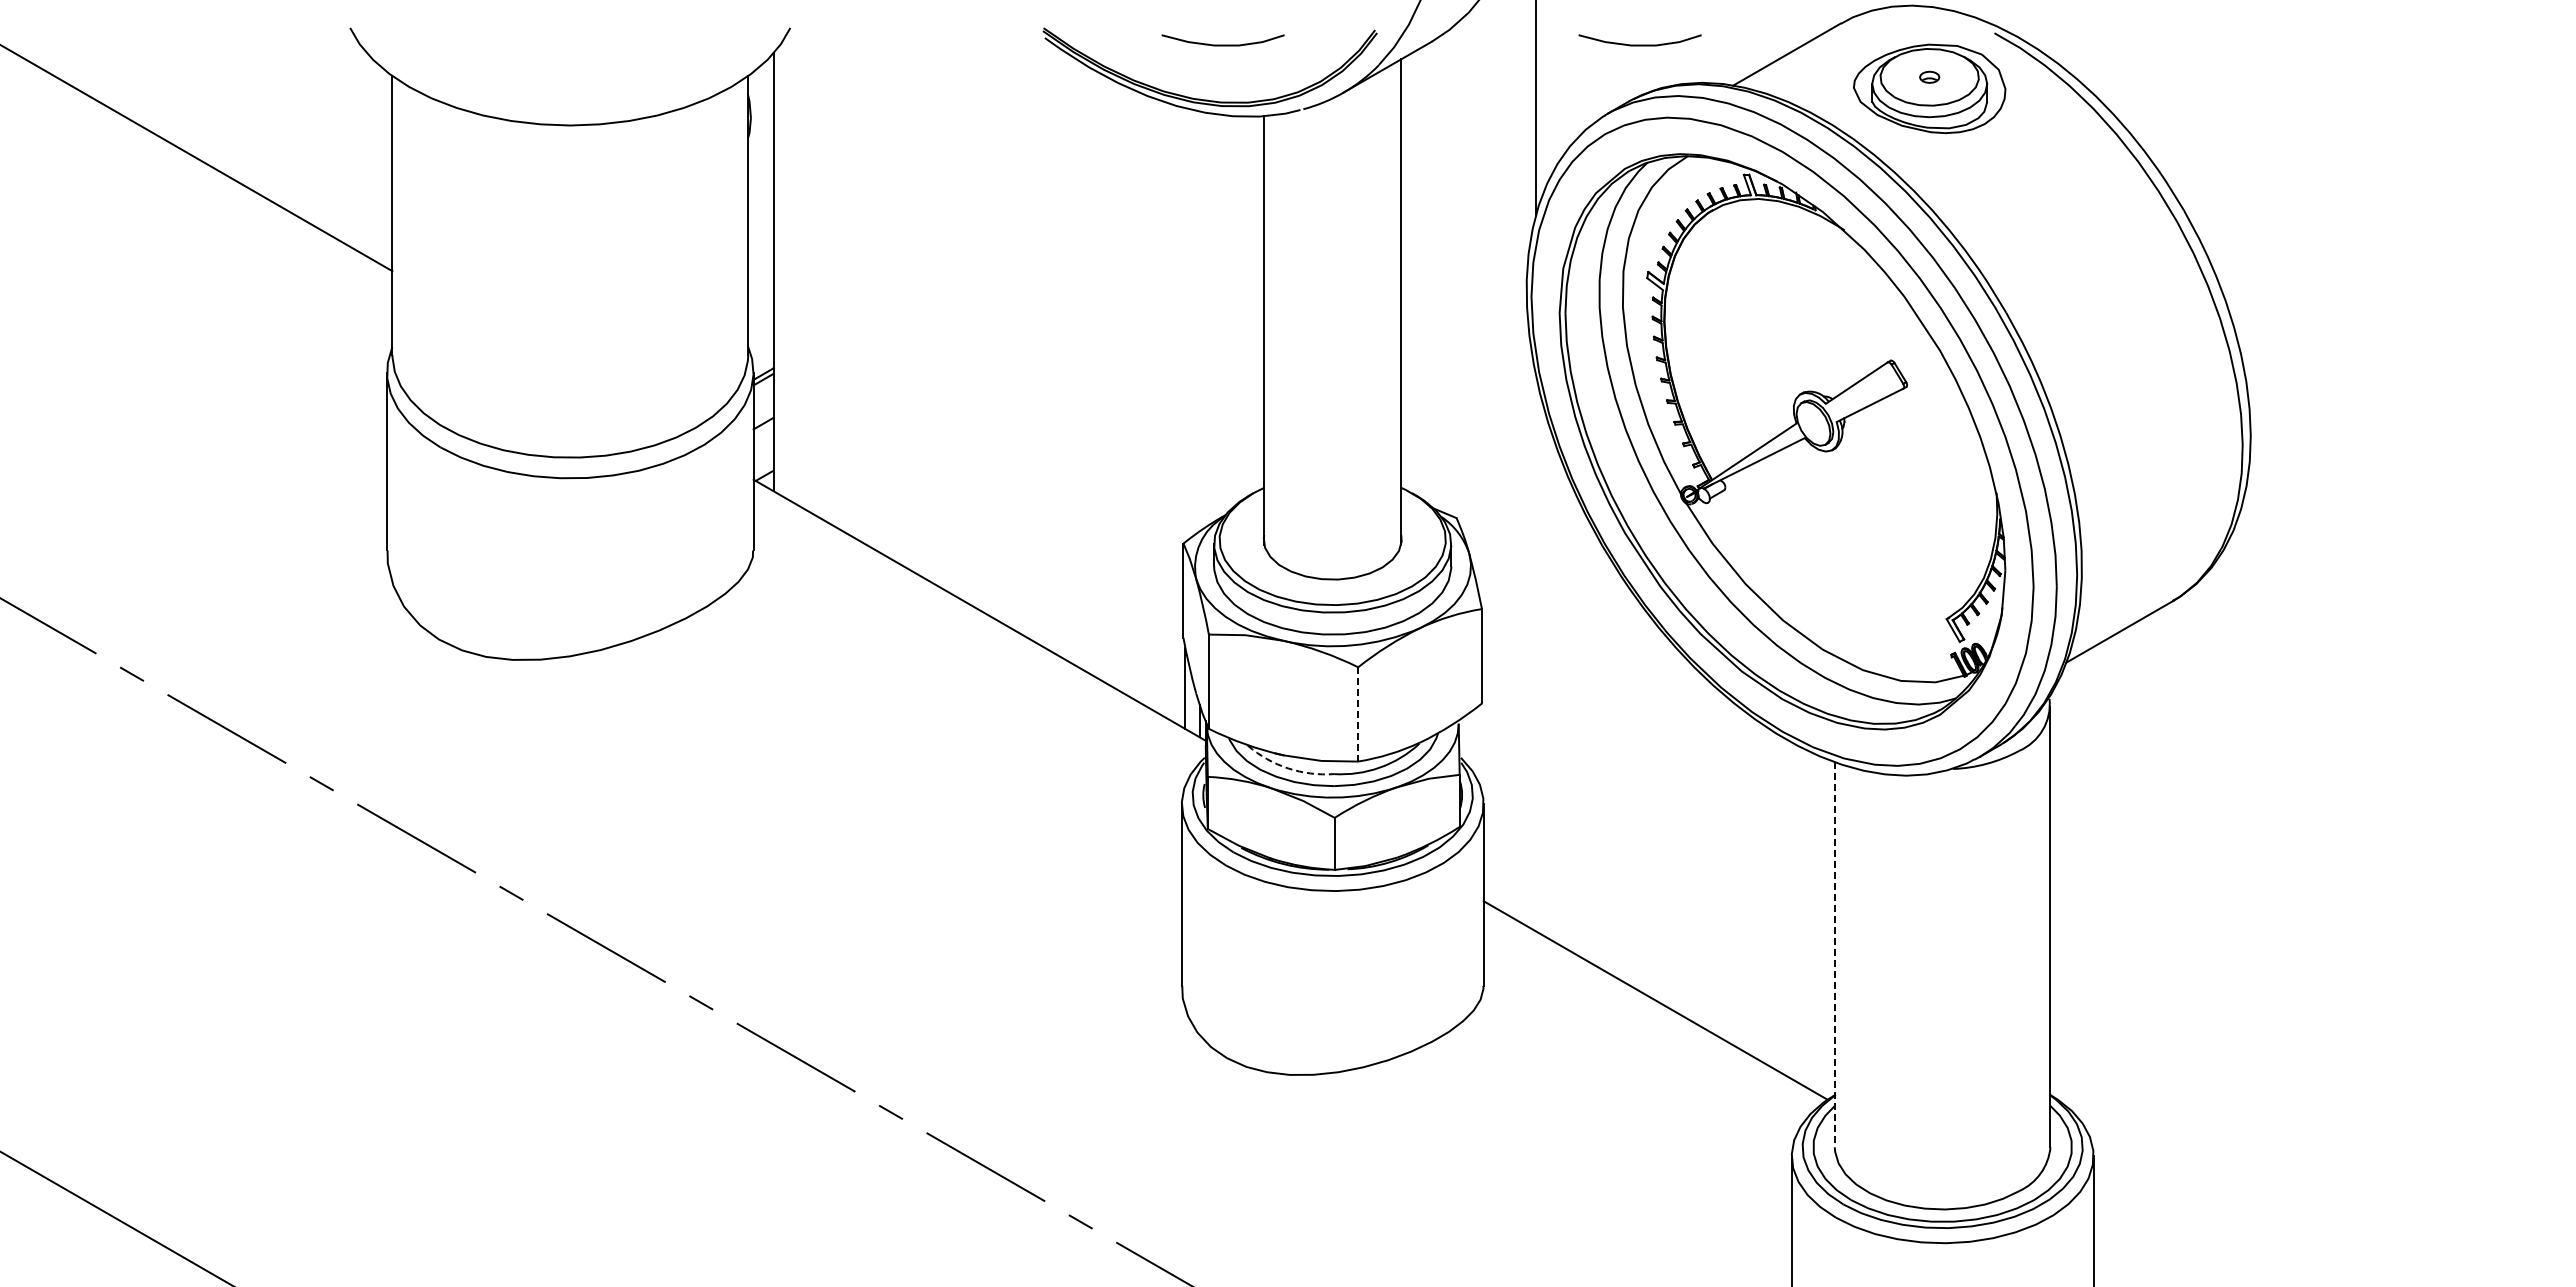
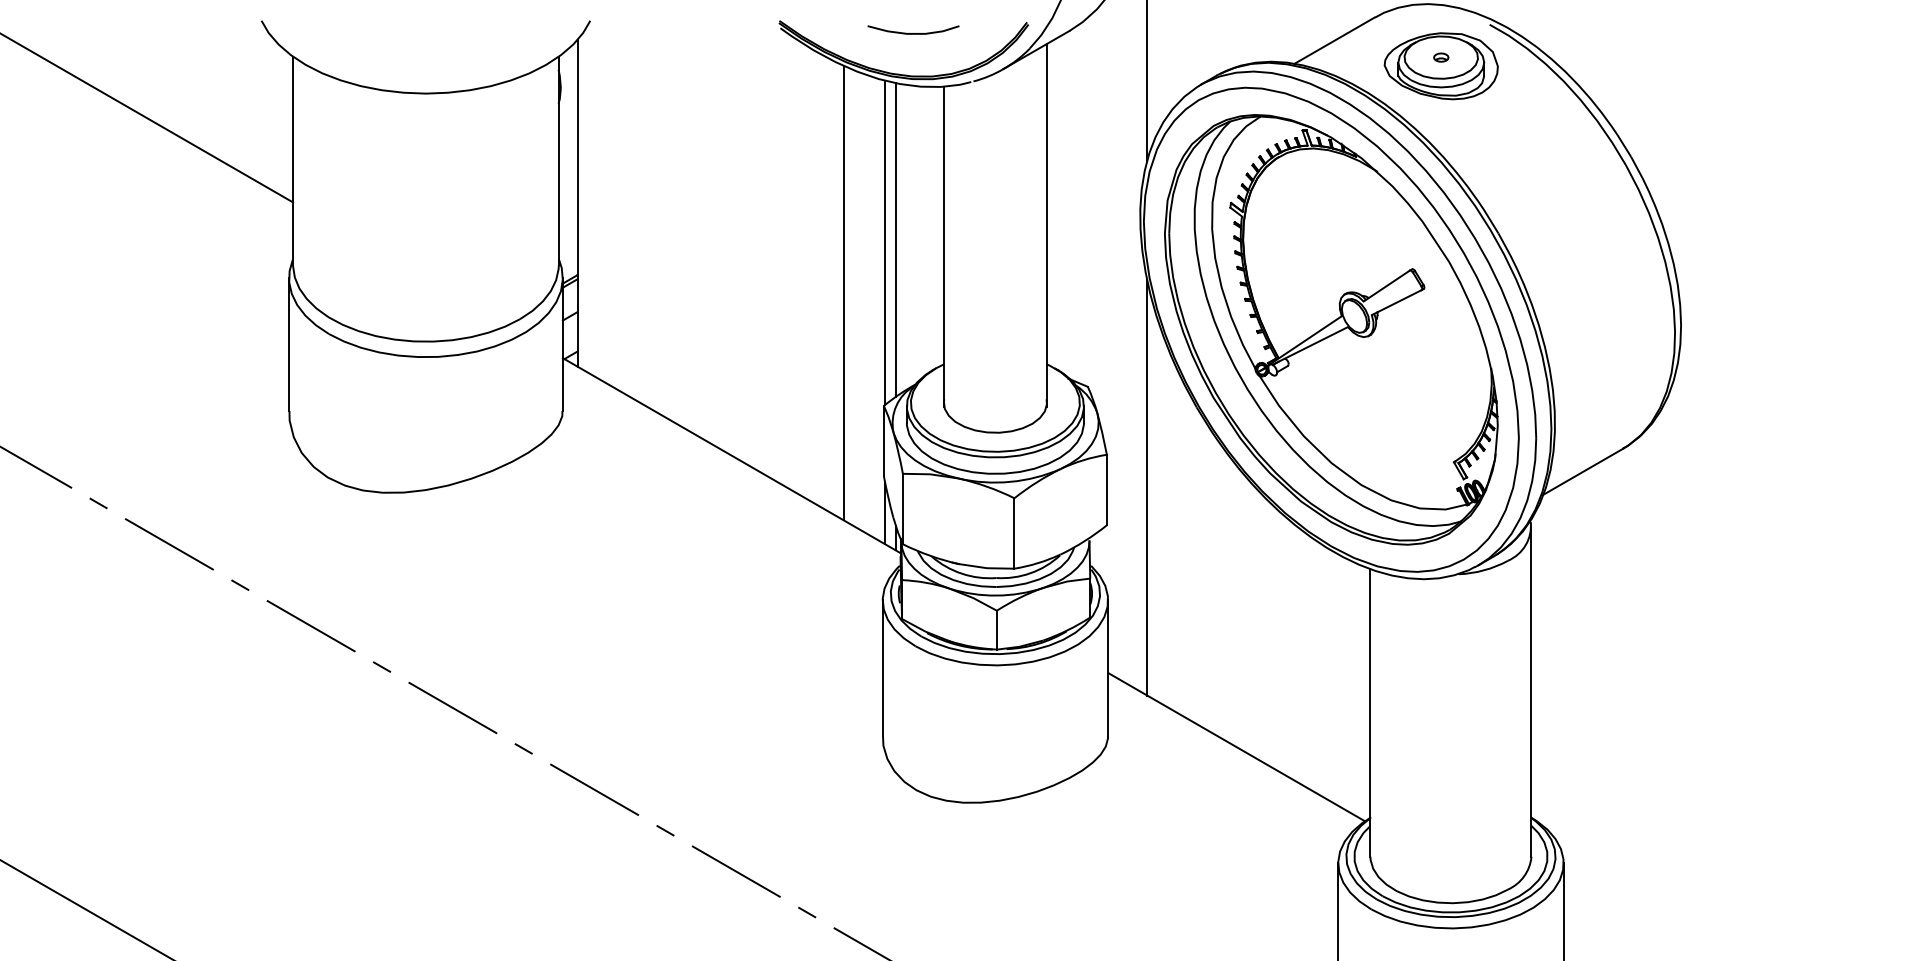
curve: (1639, 44) -> (1224, 33), removed
line: (1199, 321) -> (895, 239), added
line: (1185, 325) -> (885, 242), added
line: (1129, 392) -> (843, 293), added
line: (1536, 652) -> (1147, 487), added
line: (1358, 713) -> (1014, 532), dashed -> solid
arc: (1288, 768) -> (962, 573), dashed -> solid
line: (1834, 954) -> (1370, 712), dashed -> solid

